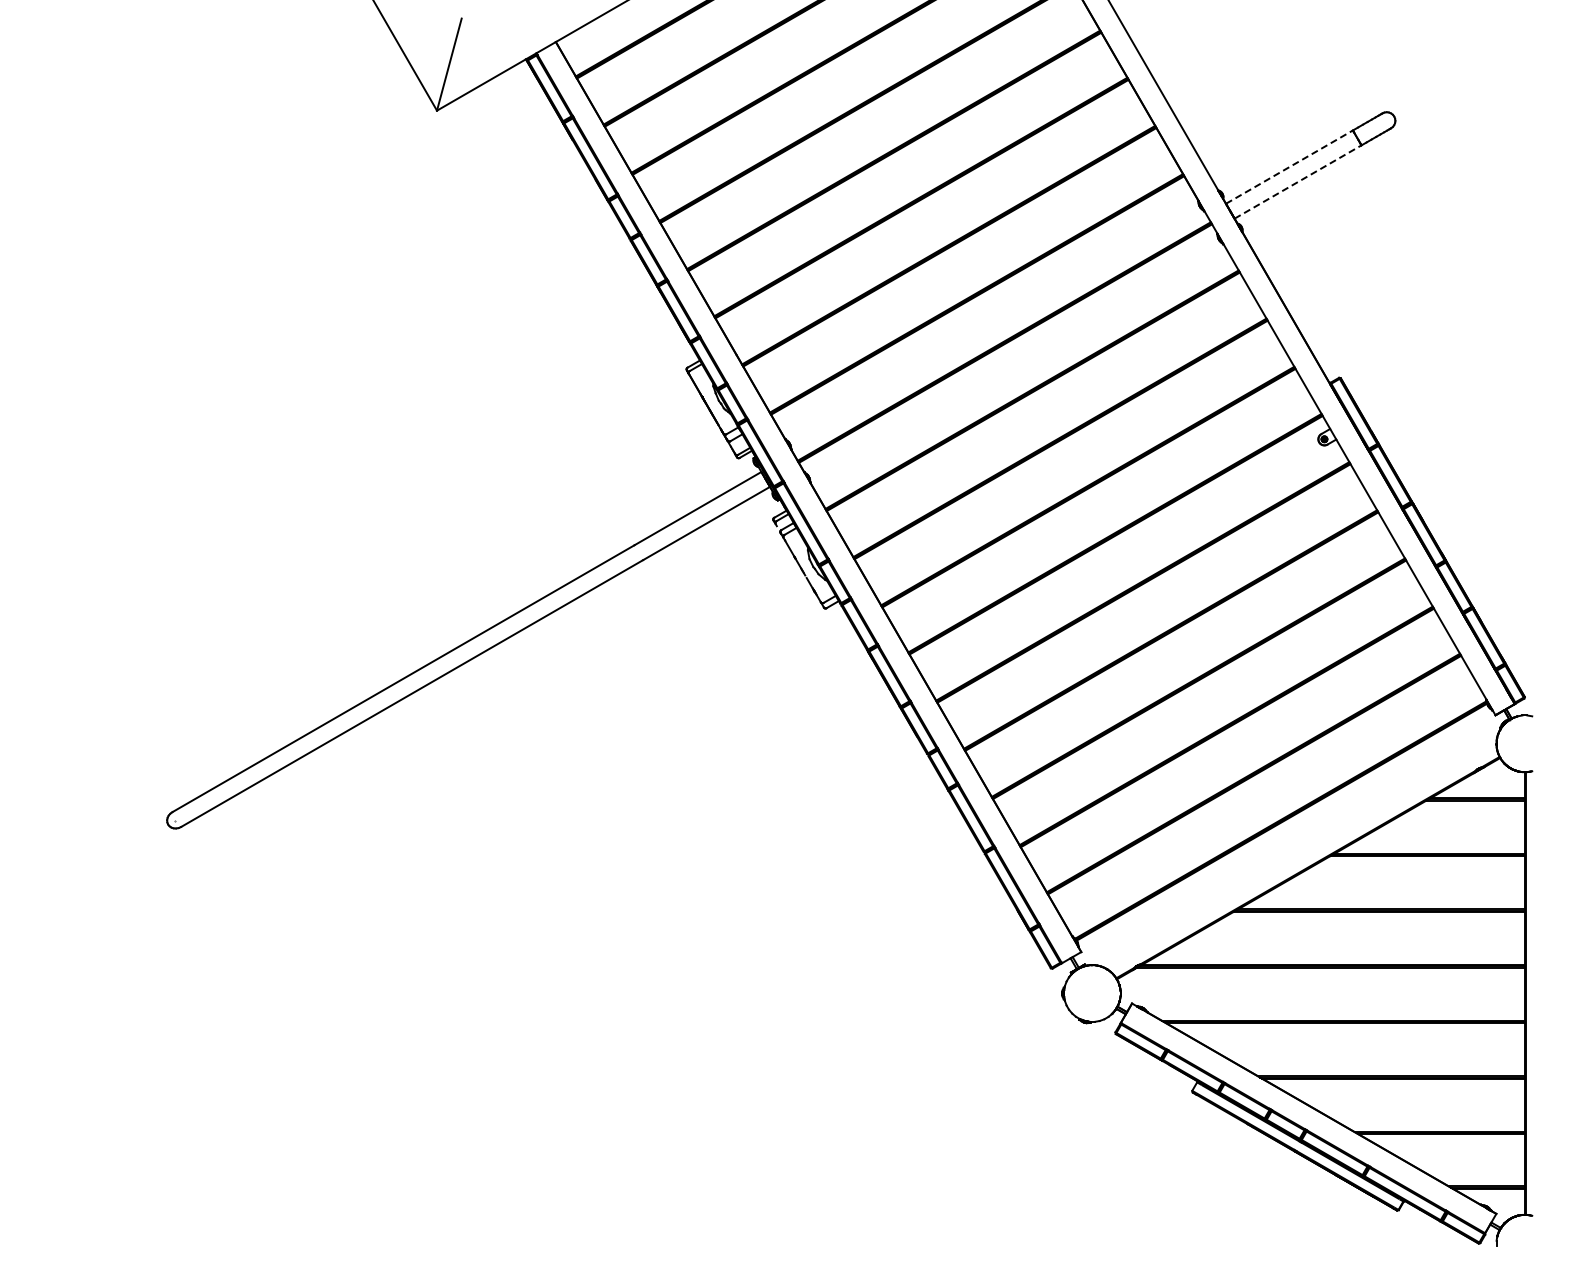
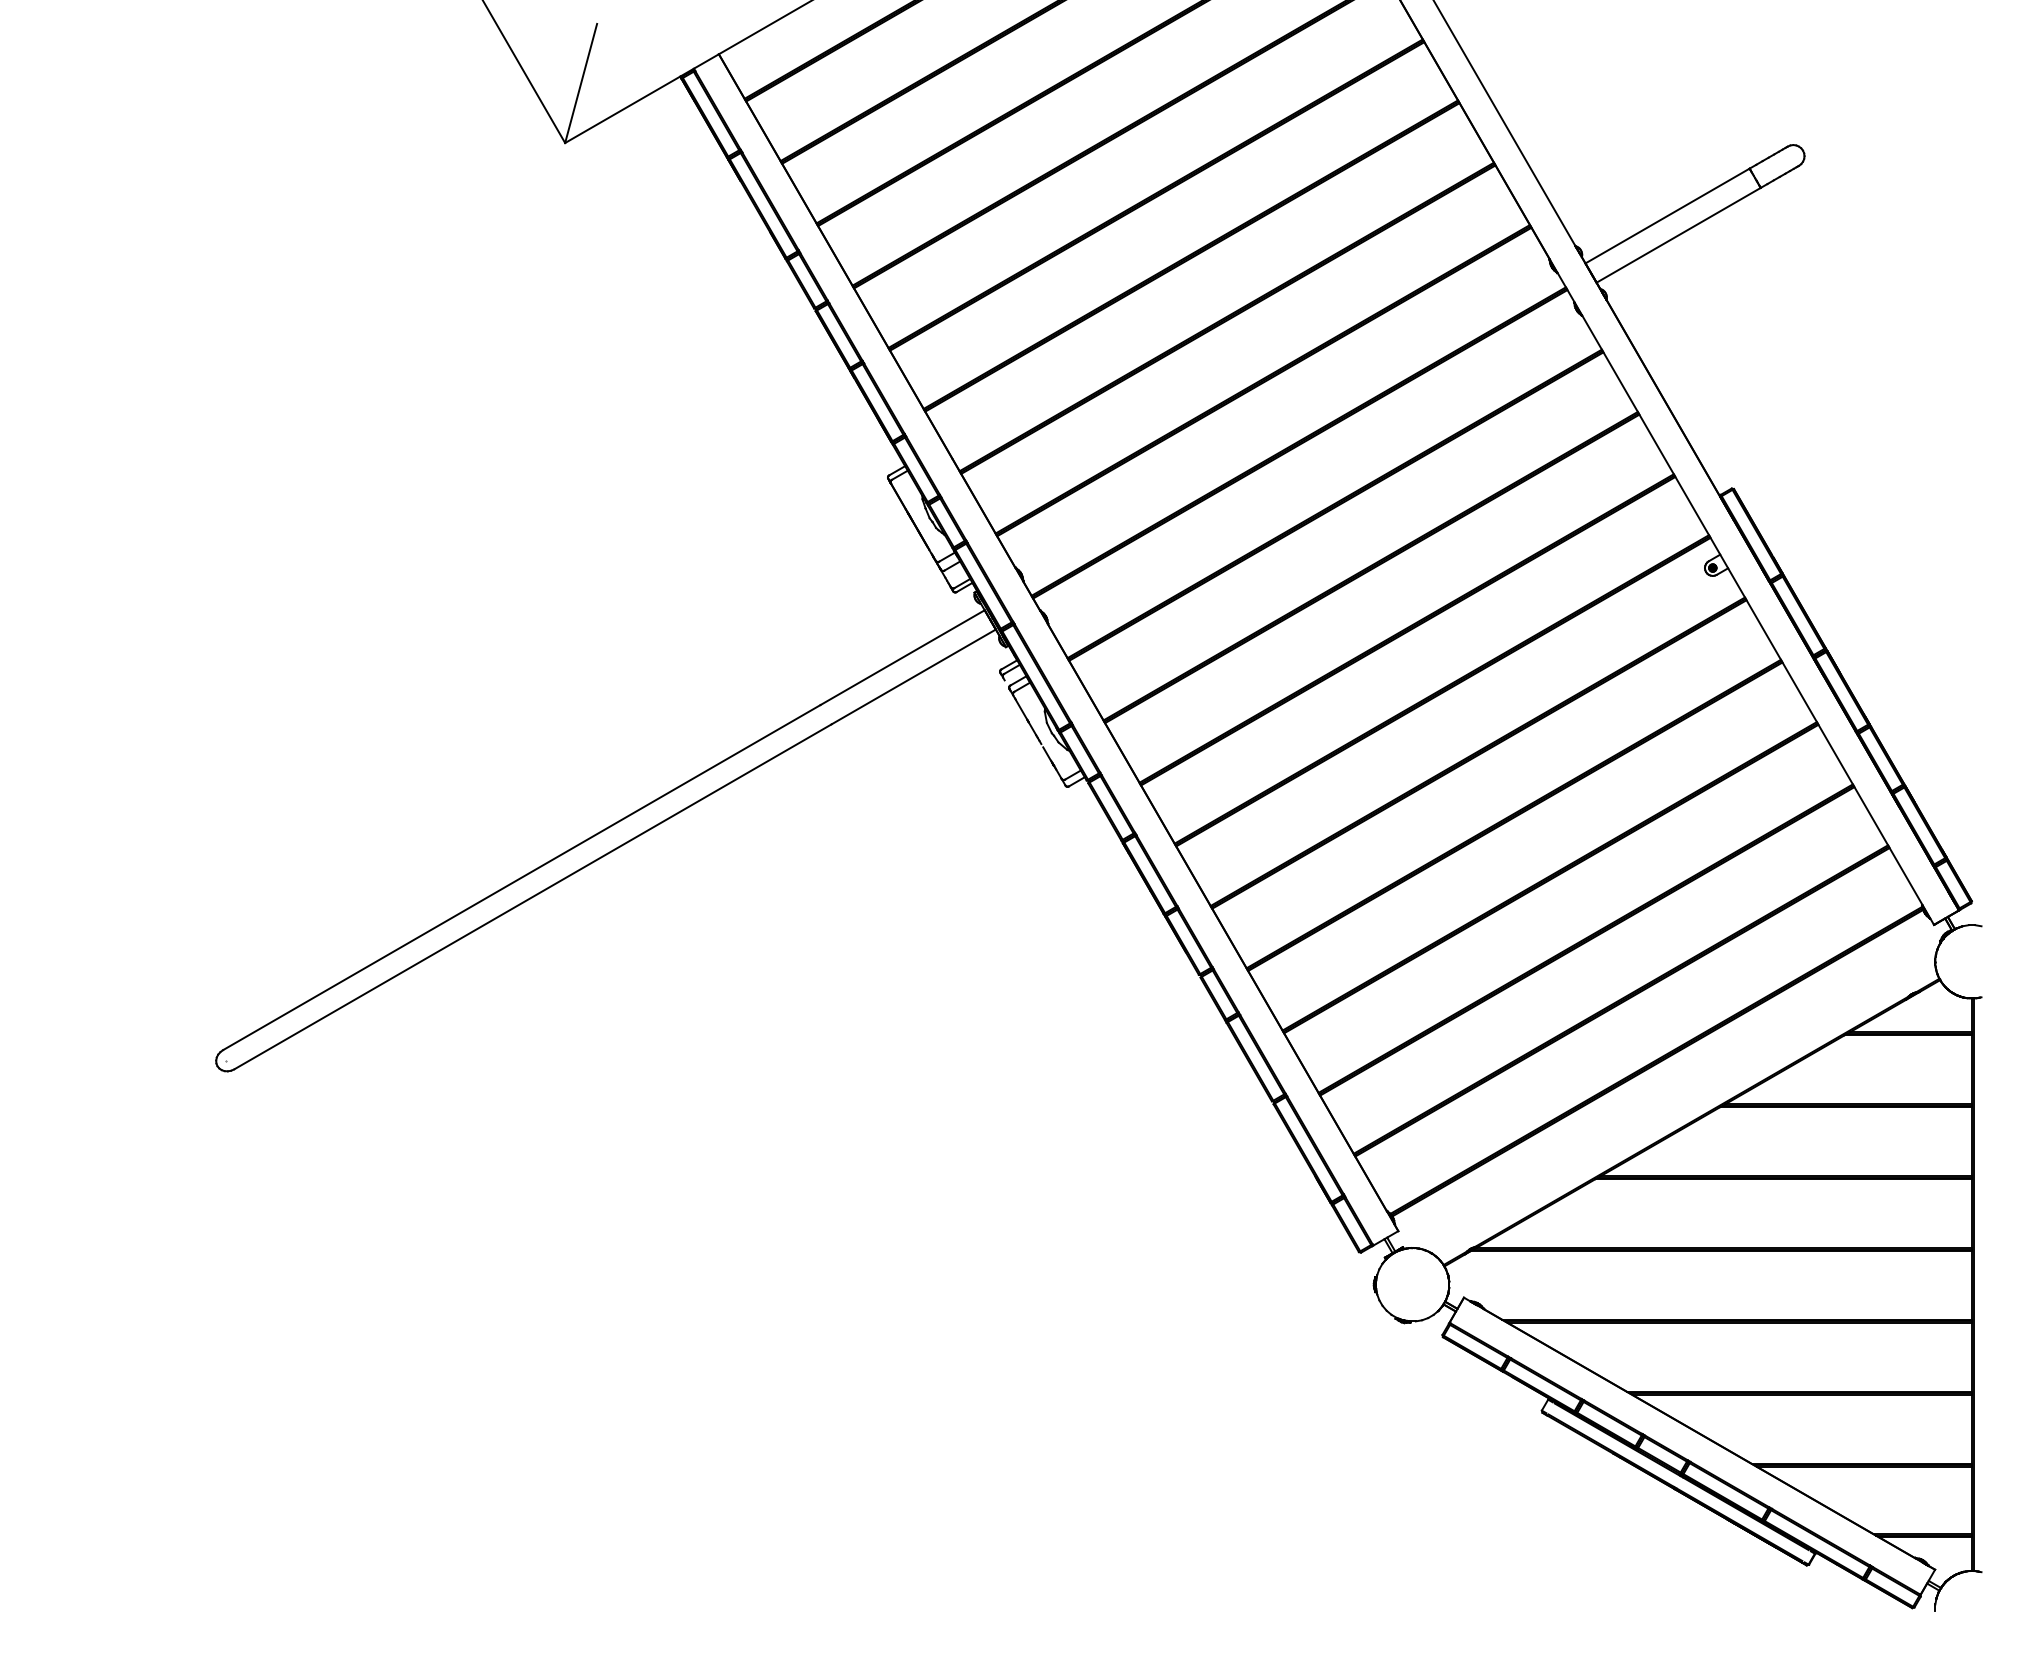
line: (1289, 166) -> (1667, 215), dashed -> solid
line: (1298, 181) -> (1679, 234), dashed -> solid

